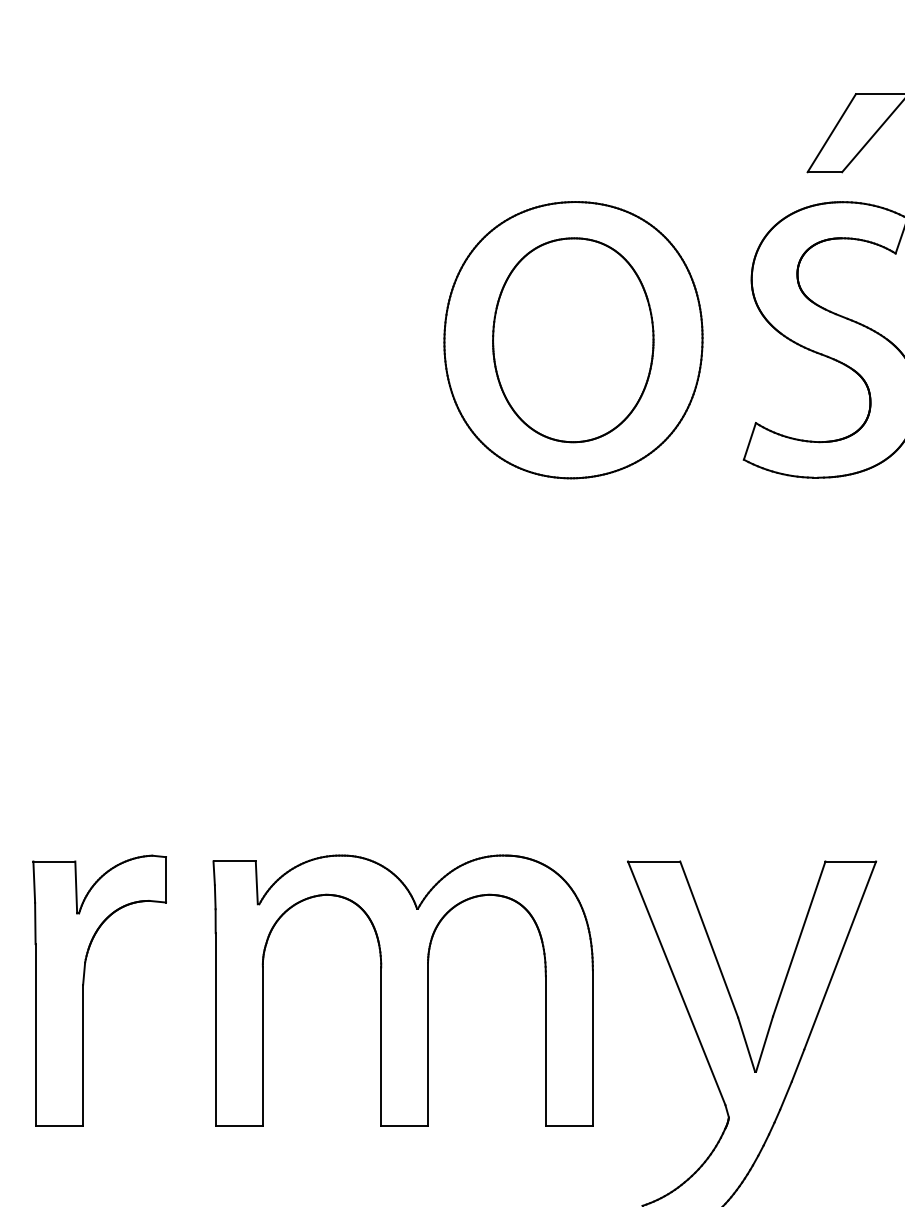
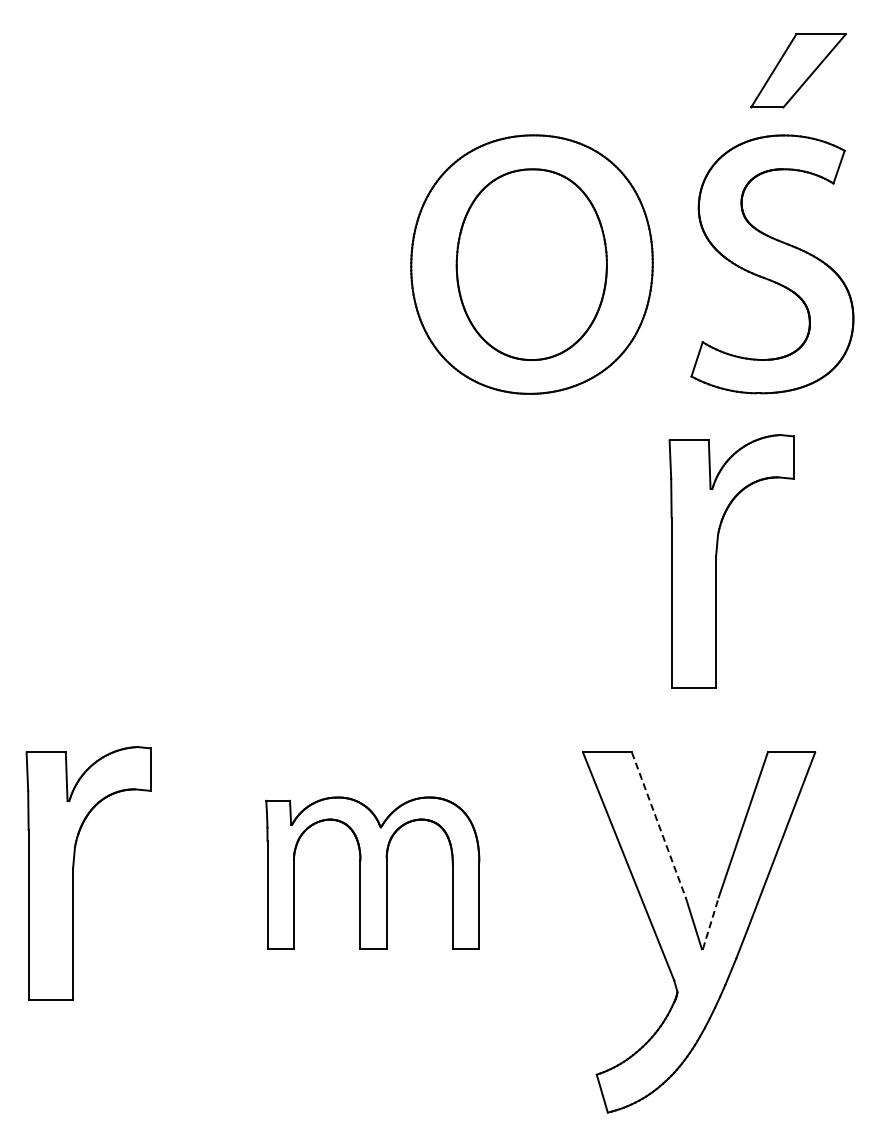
part: (770, 657) -> (716, 561), added
line: (709, 939) -> (659, 825), solid -> dashed
part: (403, 990) -> (372, 873), size x0.6
line: (764, 1044) -> (710, 923), solid -> dashed

